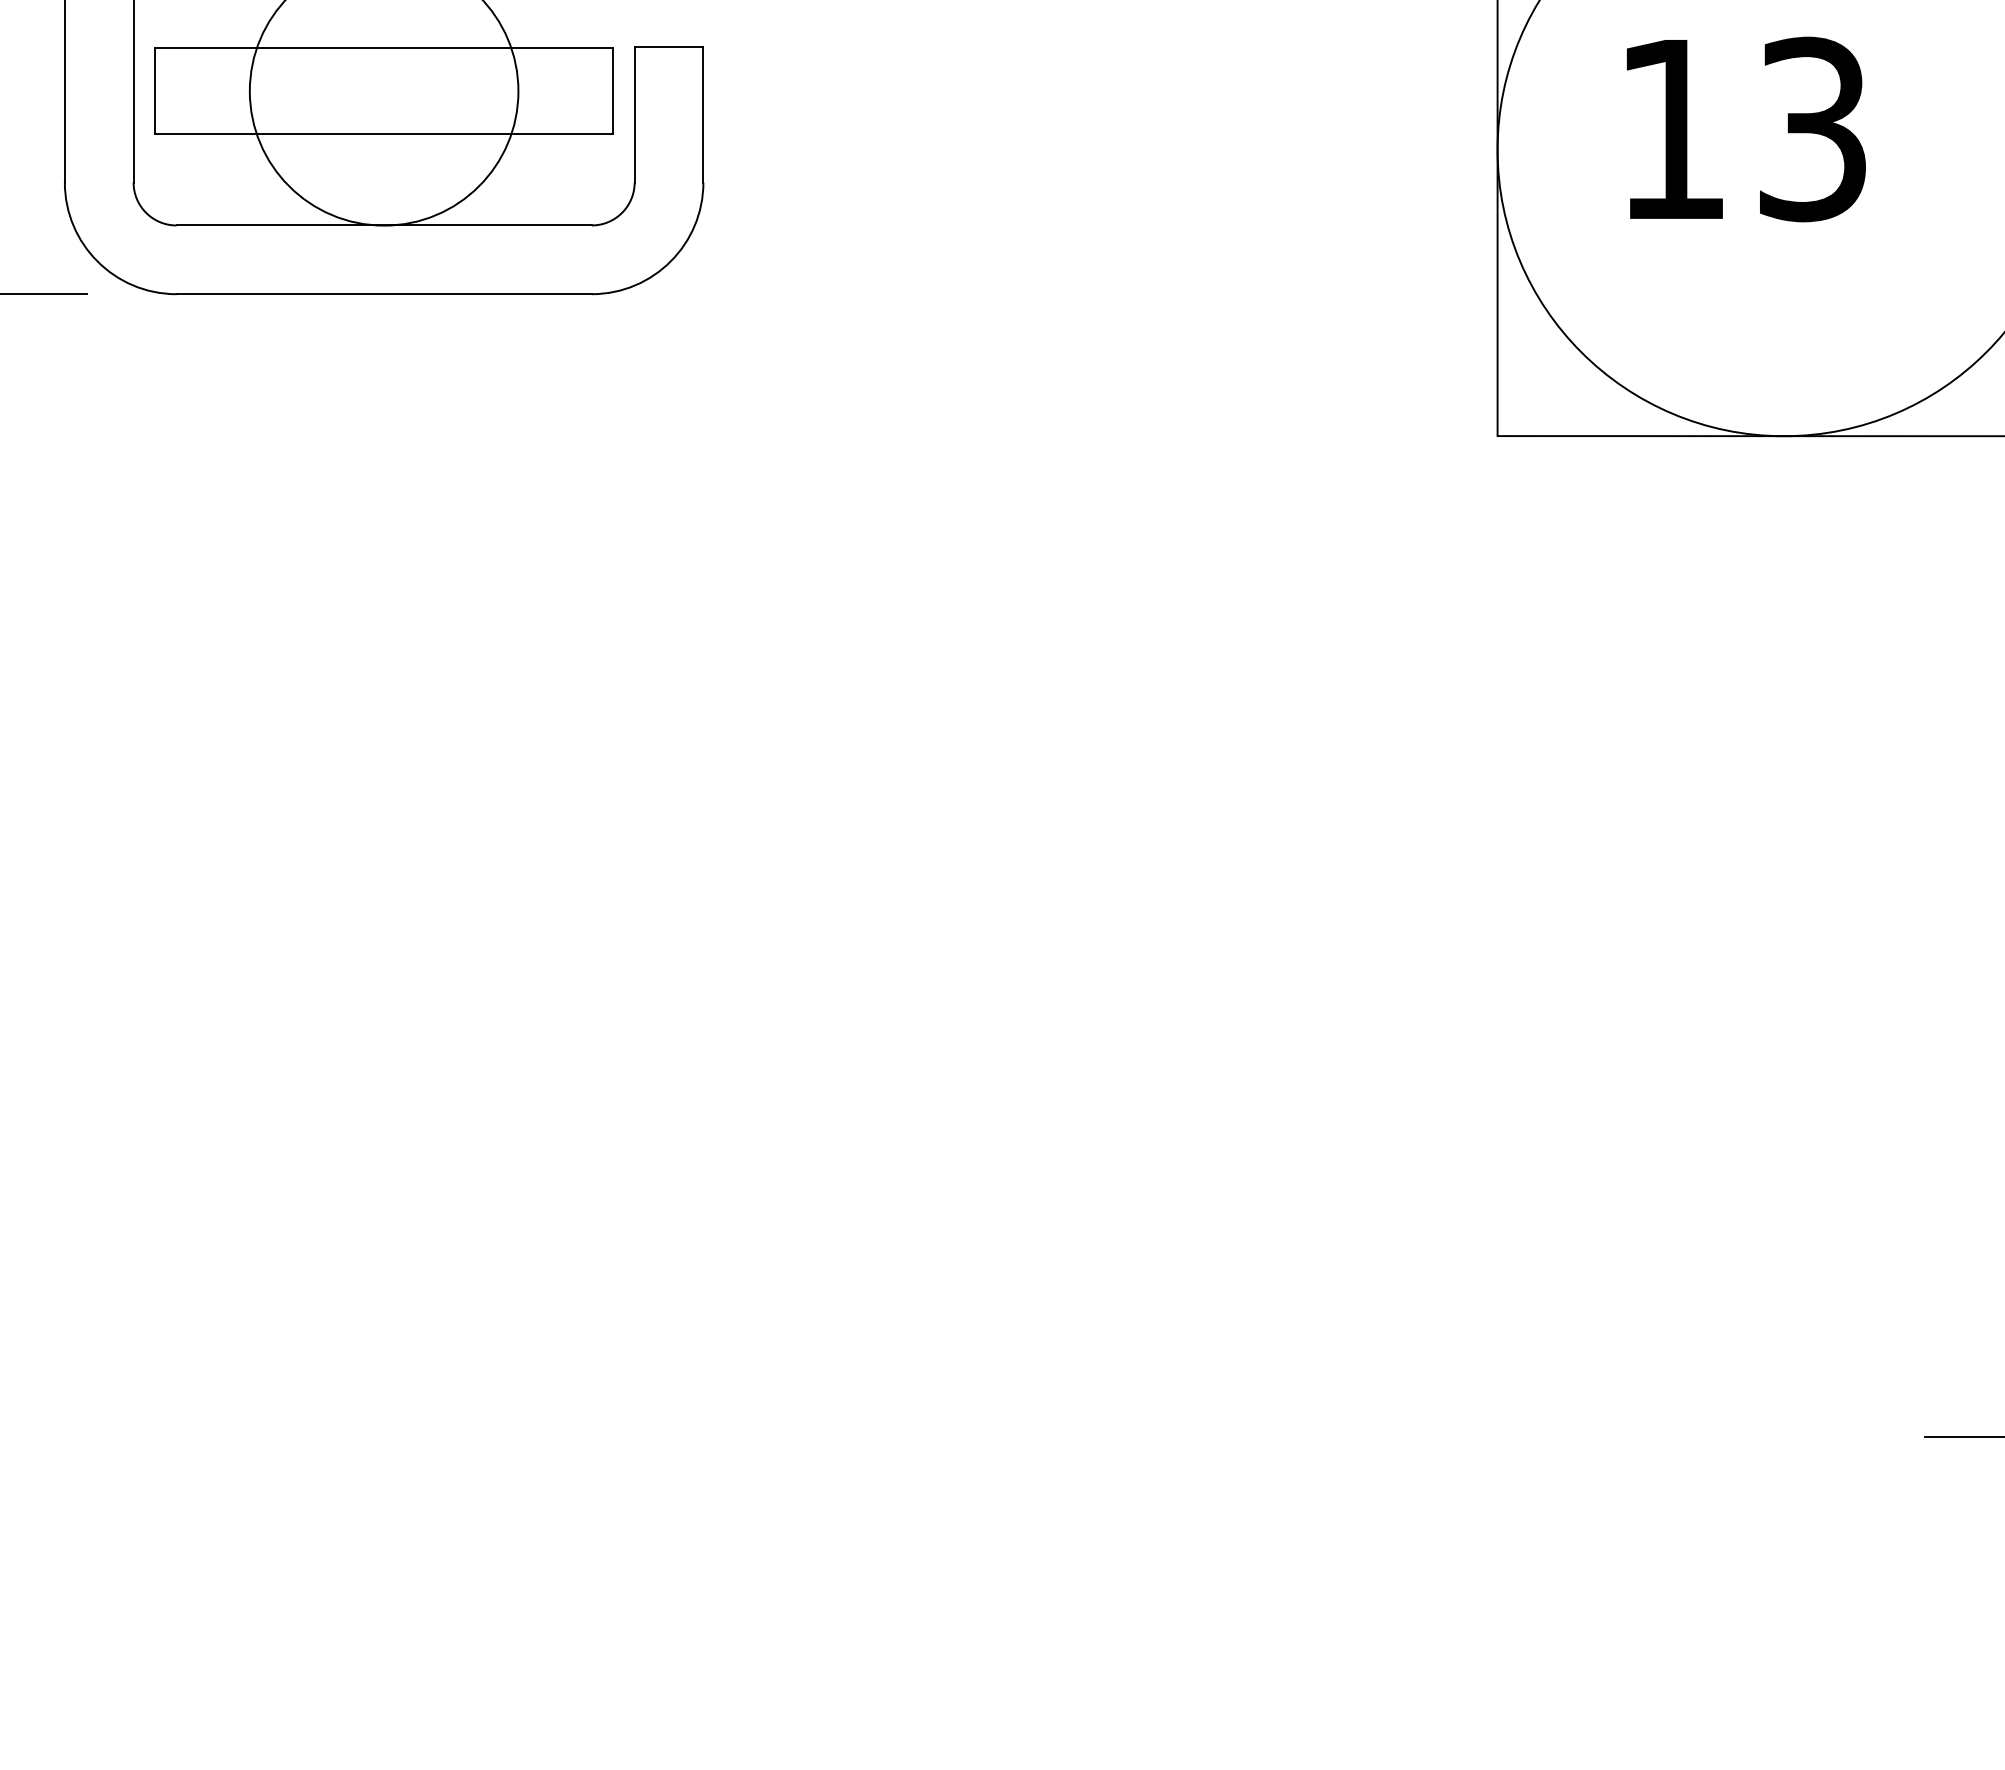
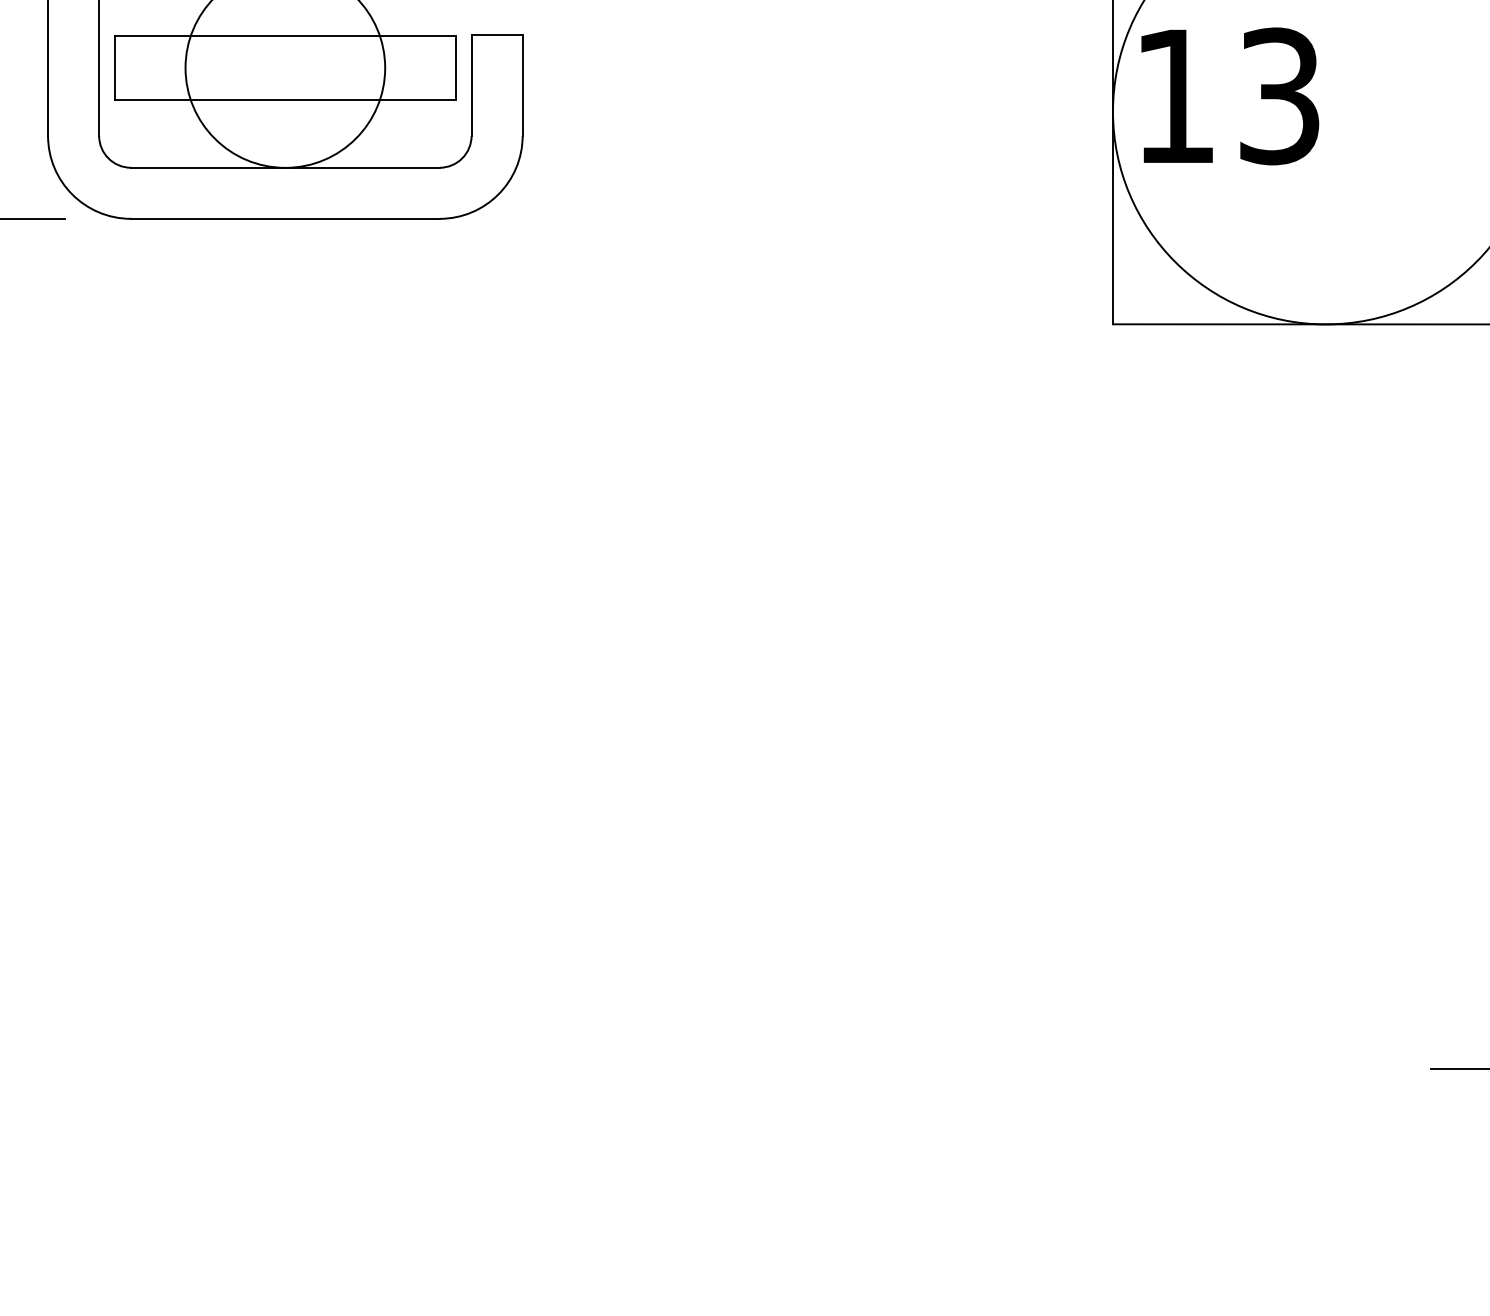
text: (1746, 129) -> (1230, 96), moved

